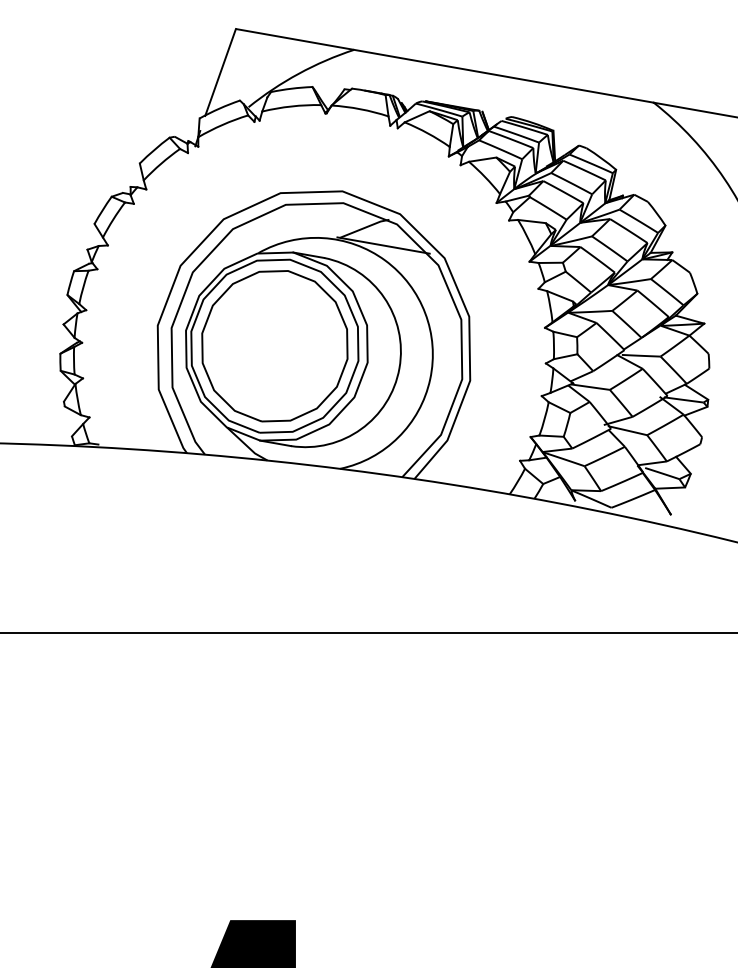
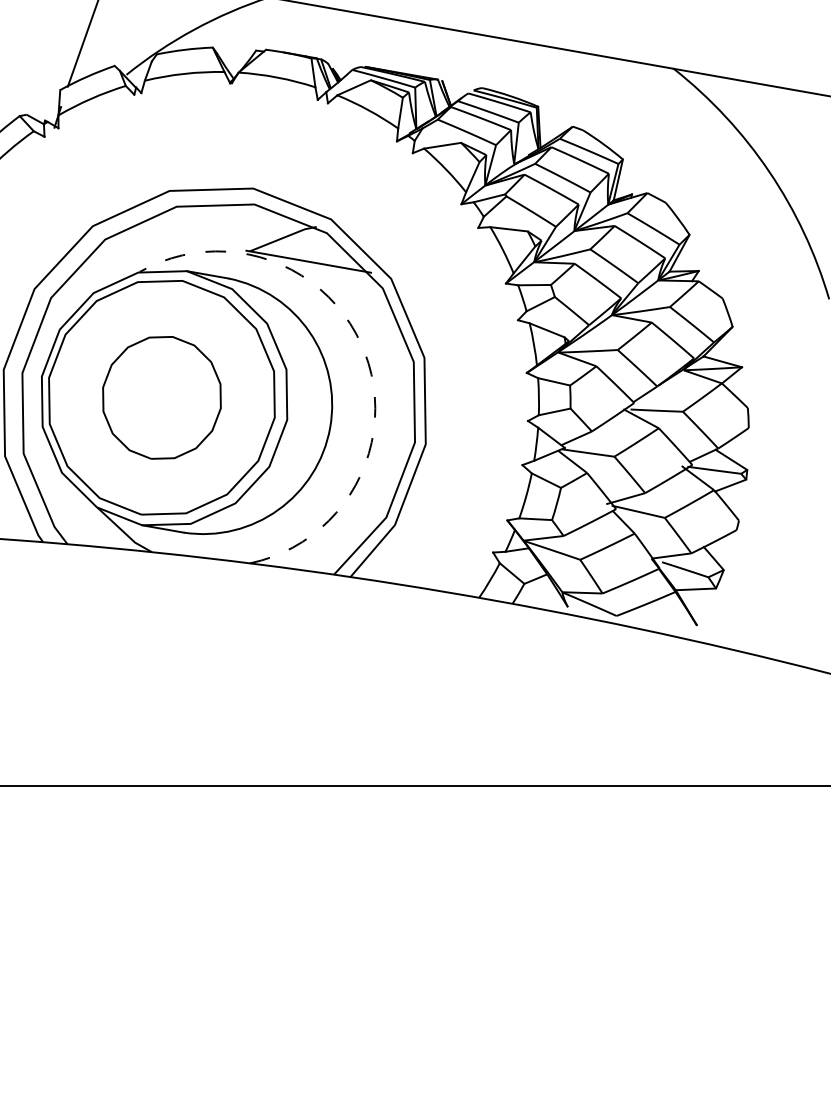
arc: (425, 313) -> (365, 353), solid -> dashed
part: (274, 346) -> (161, 398), size x0.6

